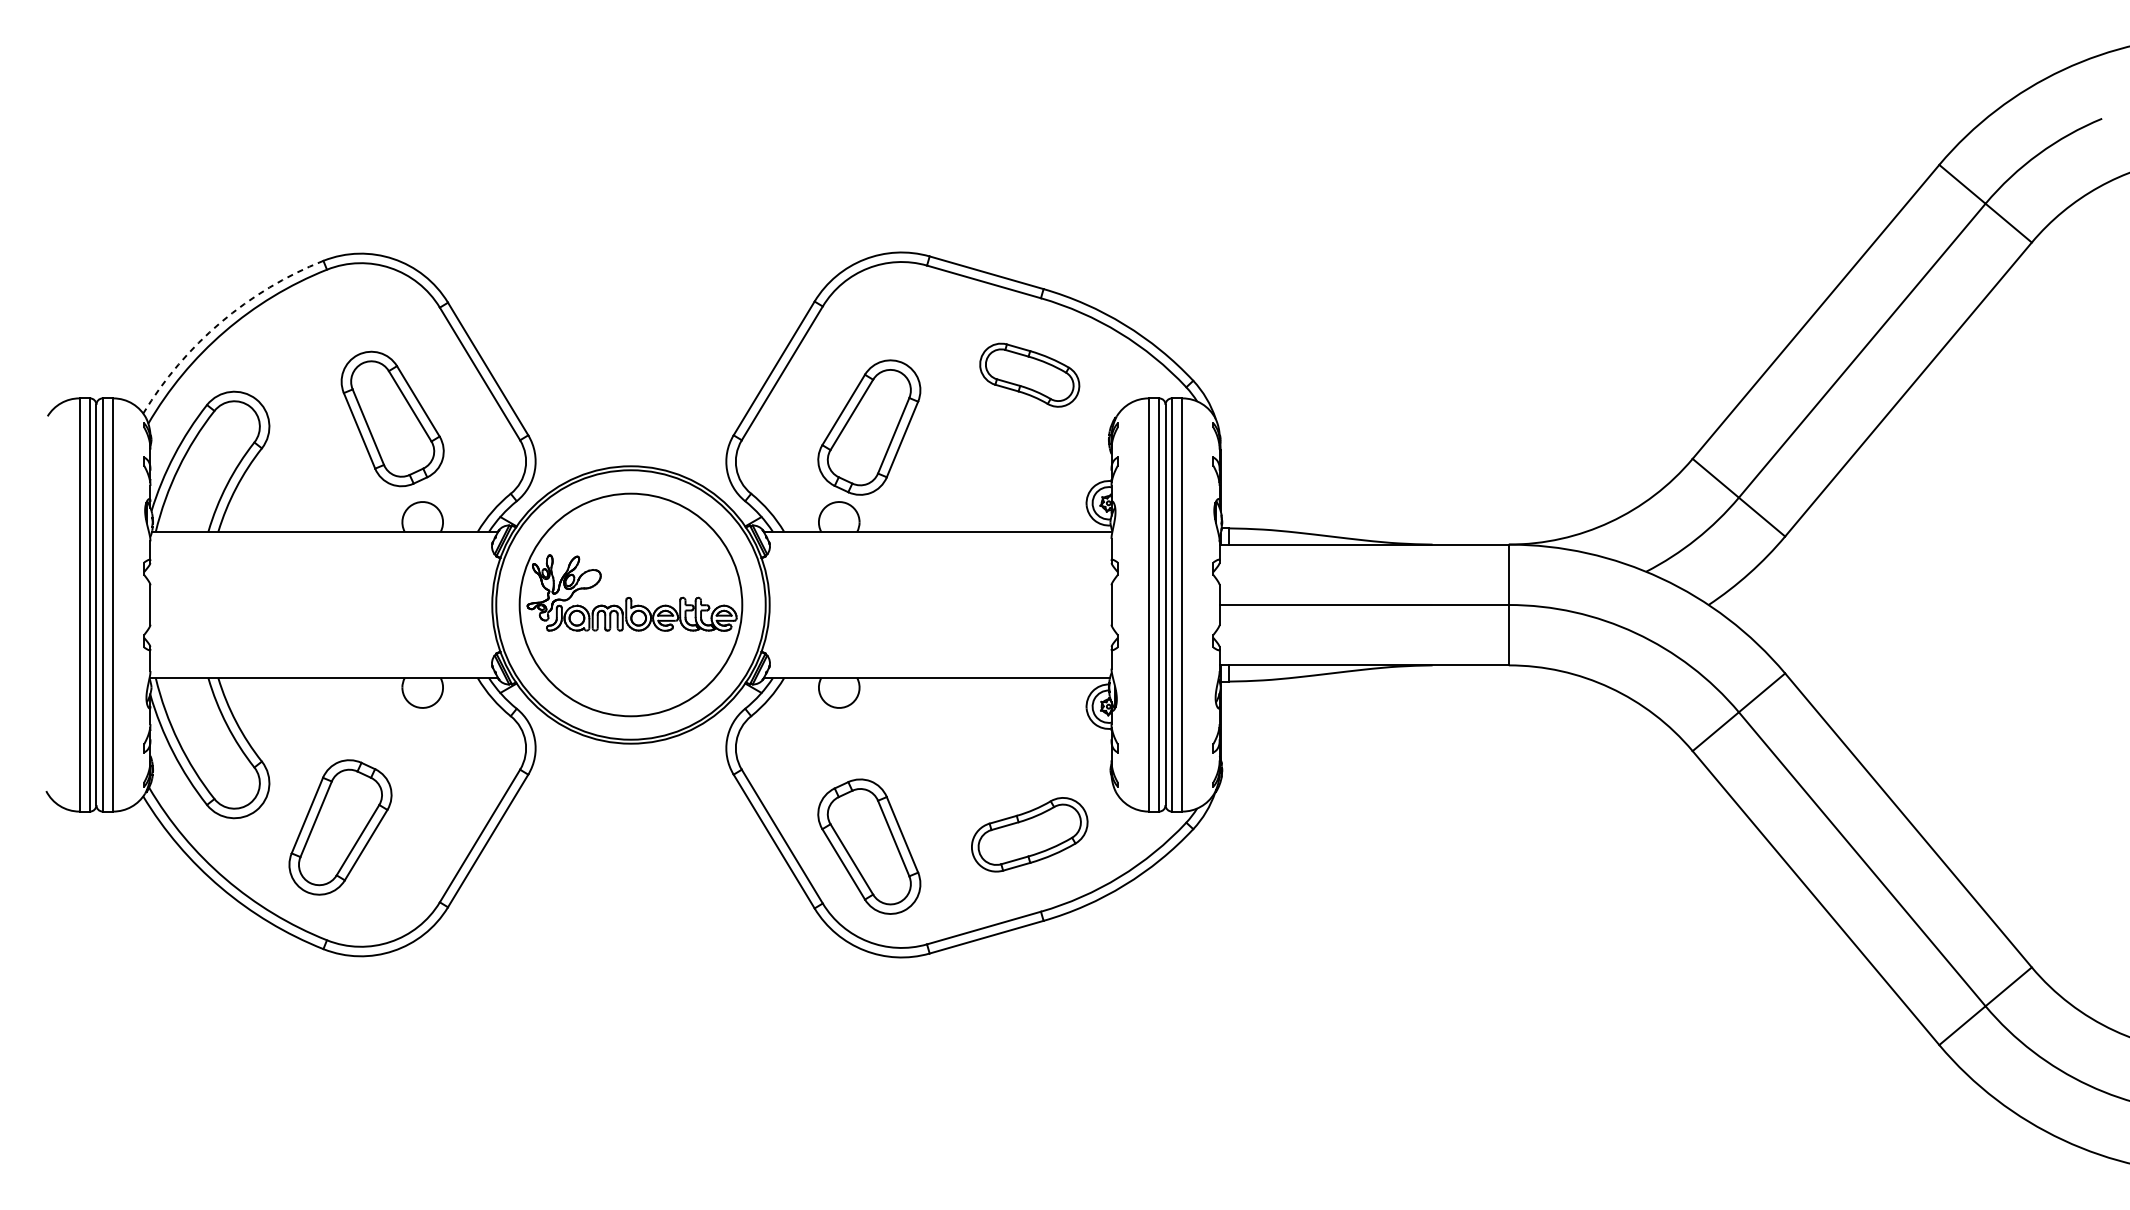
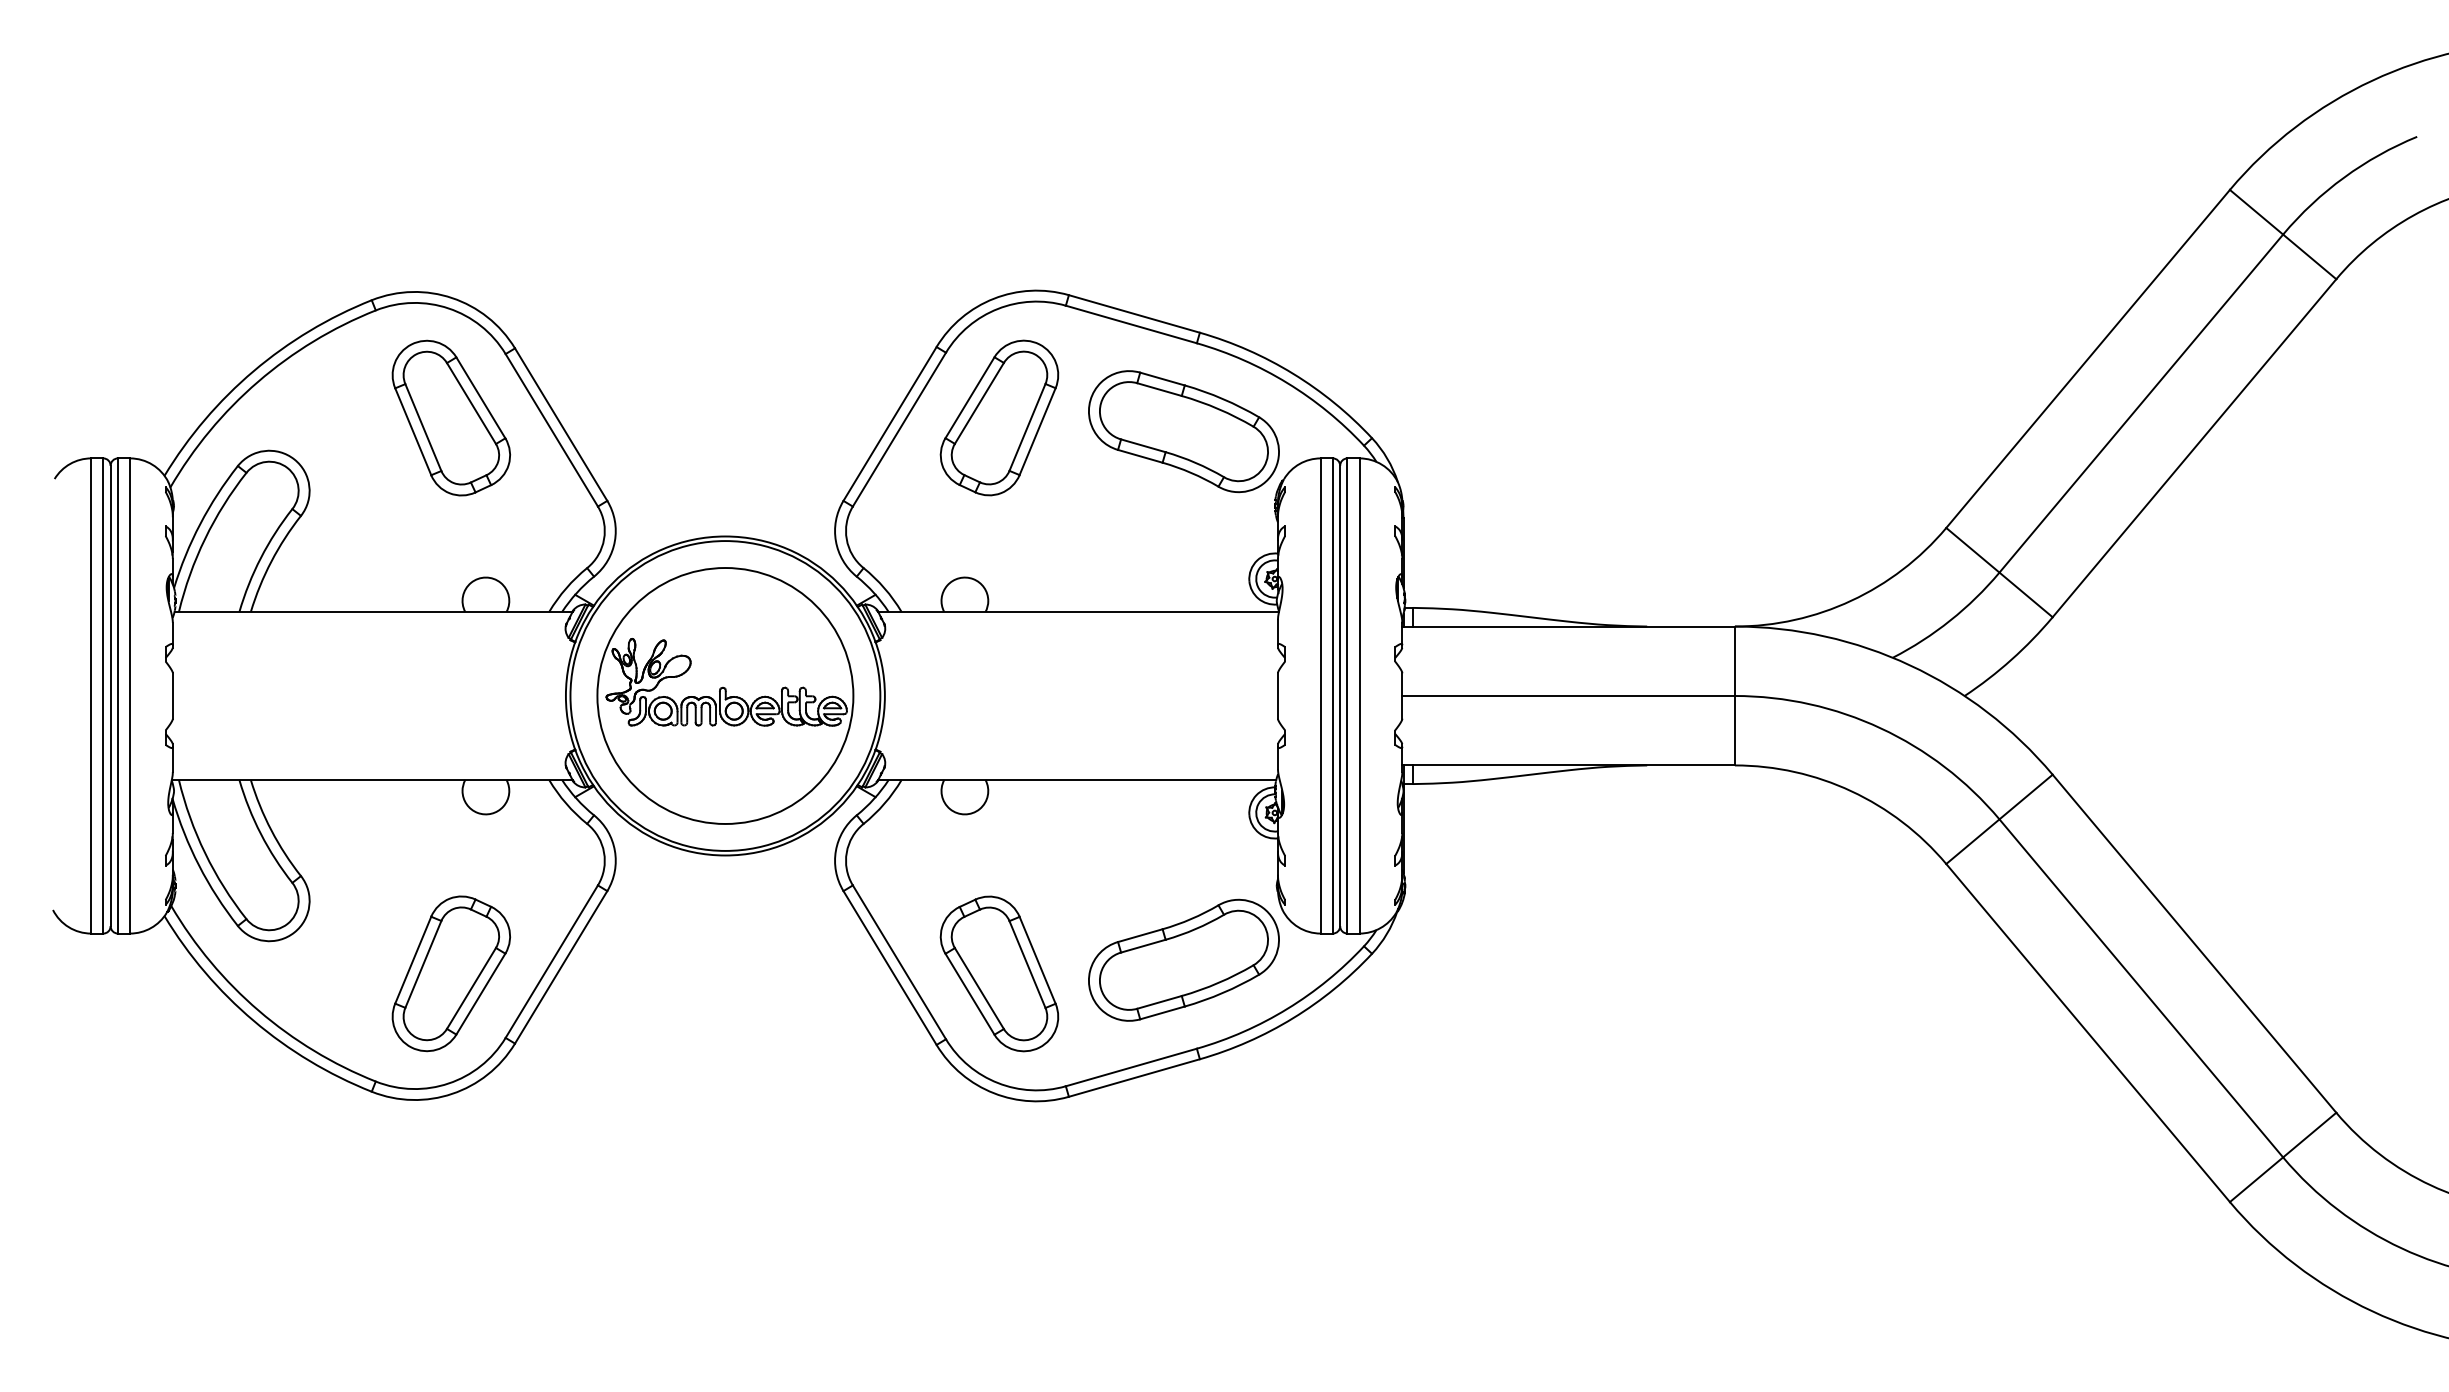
arc: (220, 322) -> (253, 371), dashed -> solid
part: (1029, 374) -> (1183, 431), size x1.67
part: (392, 418) -> (451, 417), moved
part: (869, 427) -> (999, 417), moved
part: (340, 827) -> (451, 973), moved
part: (1029, 834) -> (1183, 959), size x1.43

